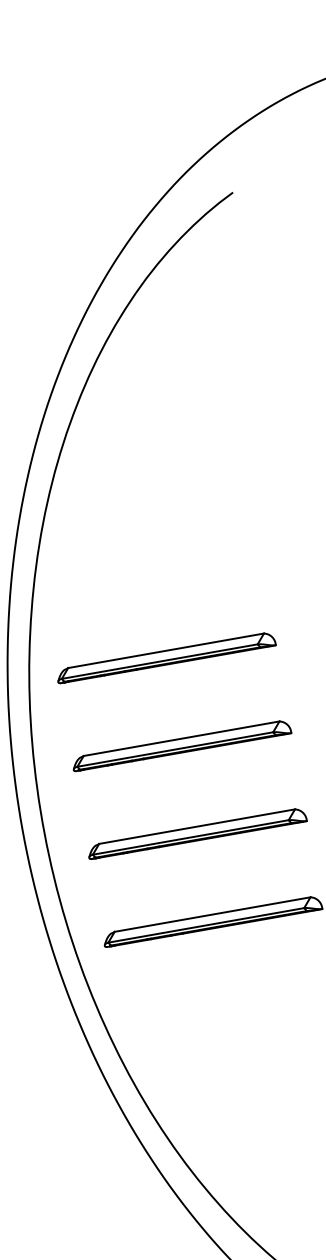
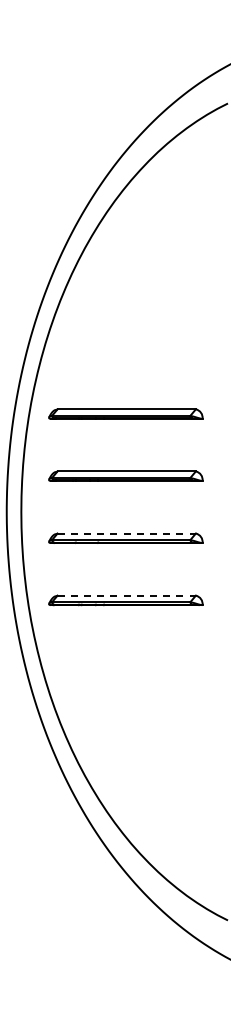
line: (198, 826) -> (127, 533), solid -> dashed
line: (213, 914) -> (127, 595), solid -> dashed

